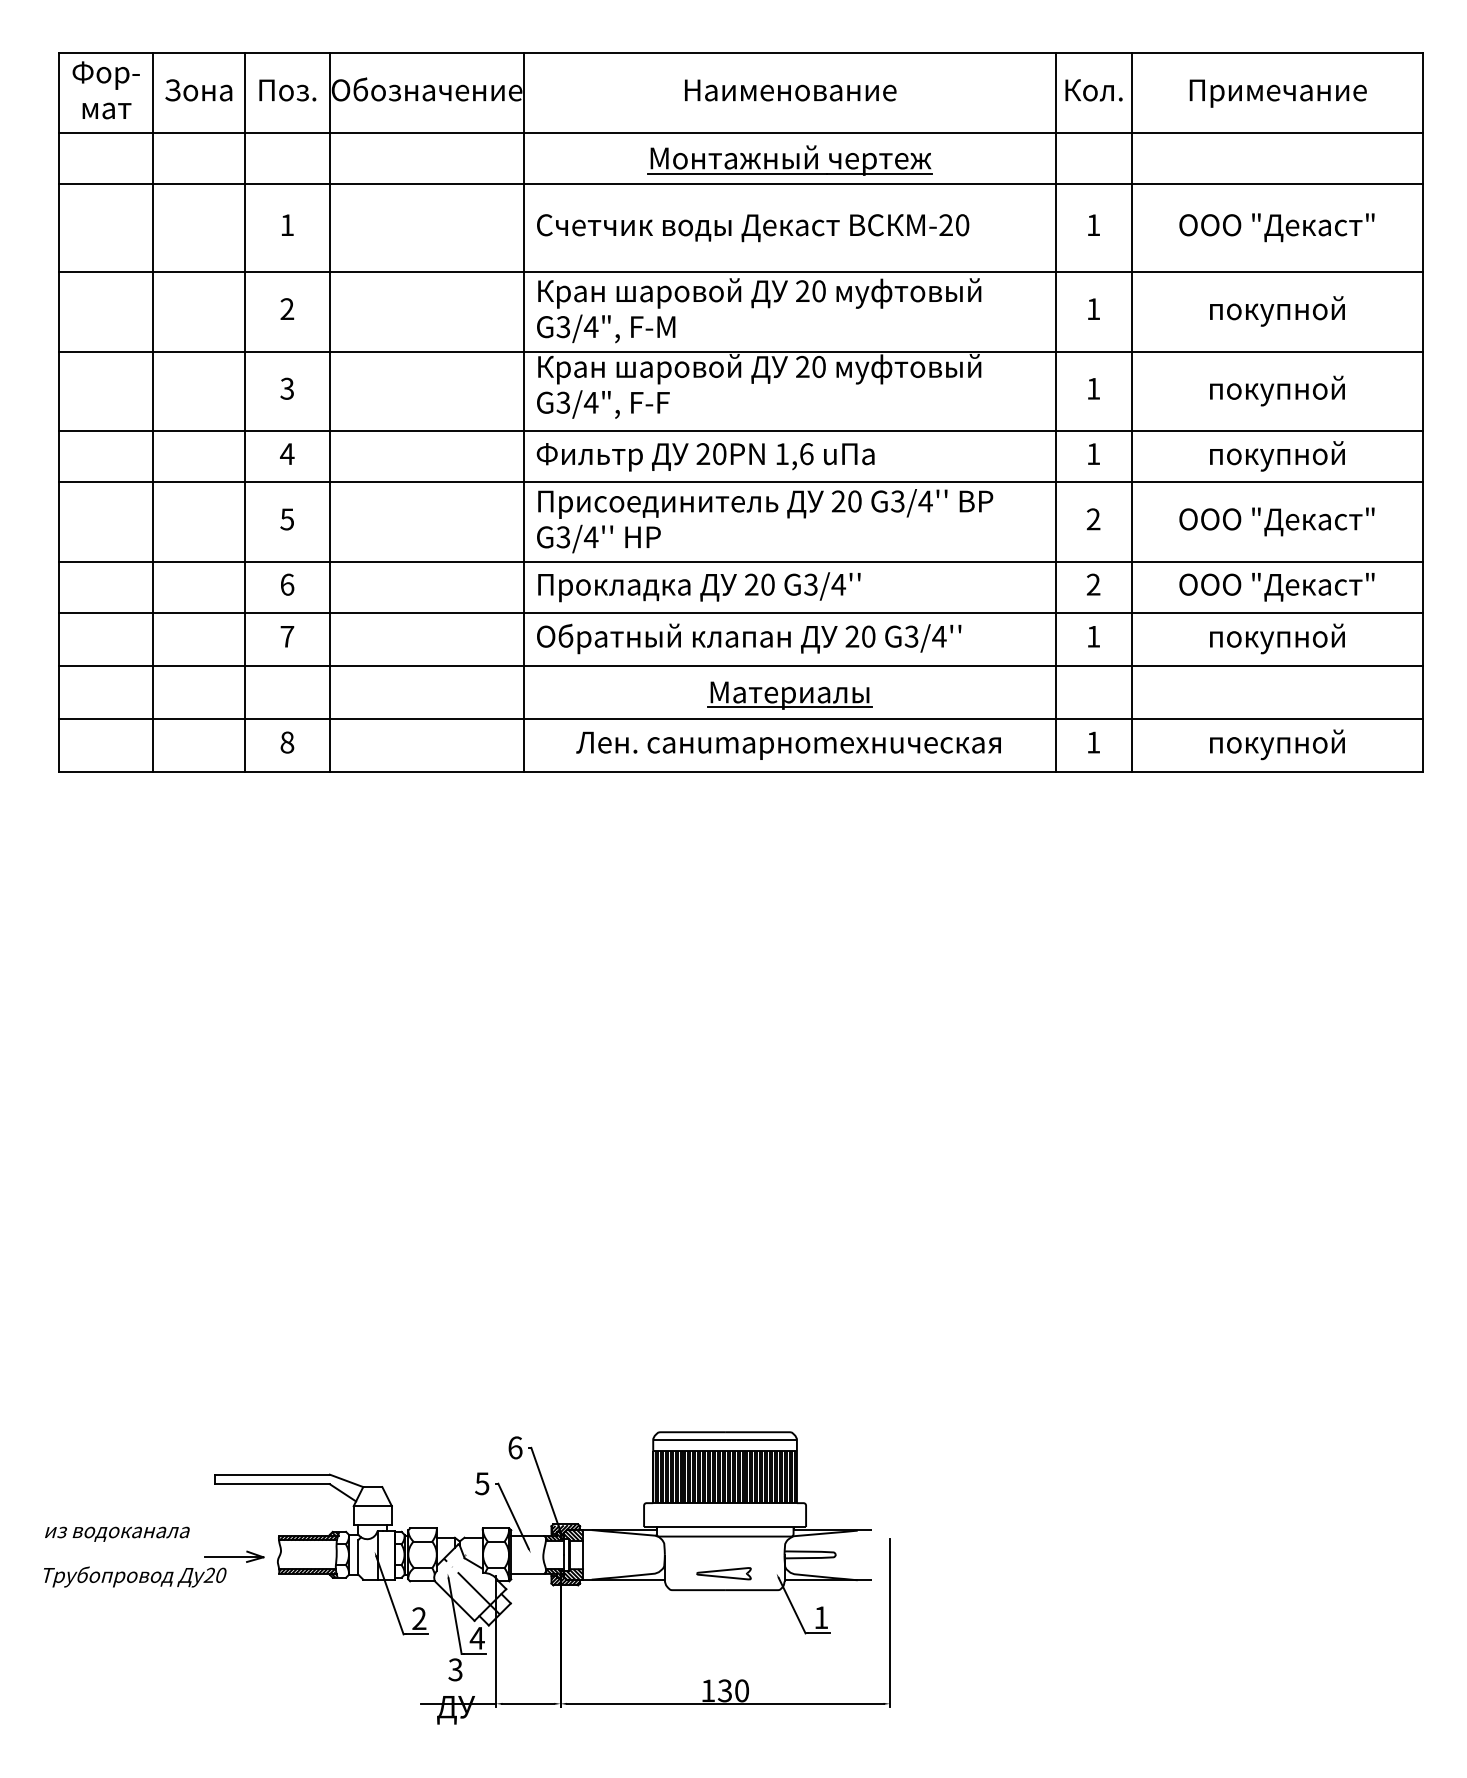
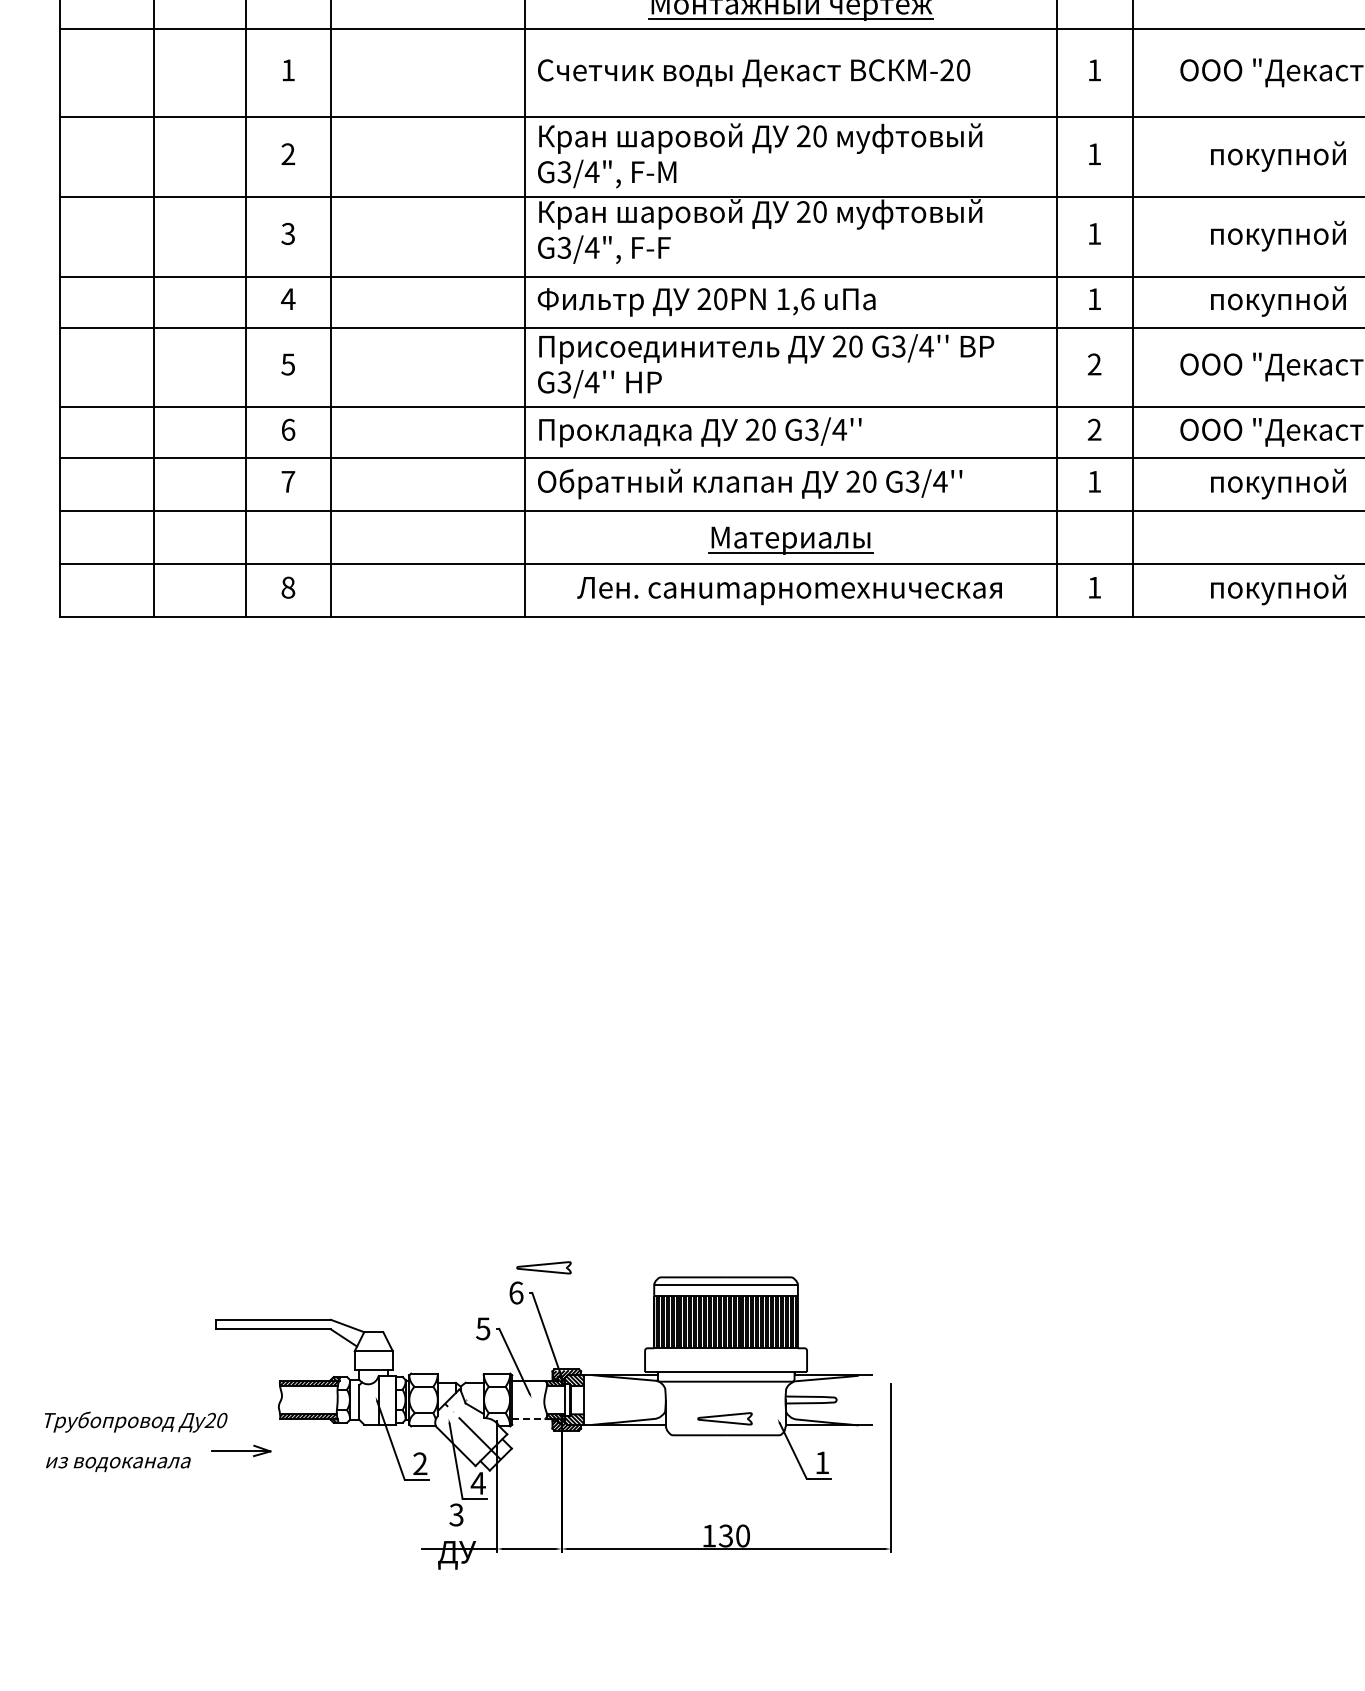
part: (542, 1422) -> (543, 1267), added
text: (117, 1533) -> (118, 1463), moved
part: (234, 1556) -> (241, 1450), moved
line: (527, 1573) -> (528, 1418), solid -> dashed

